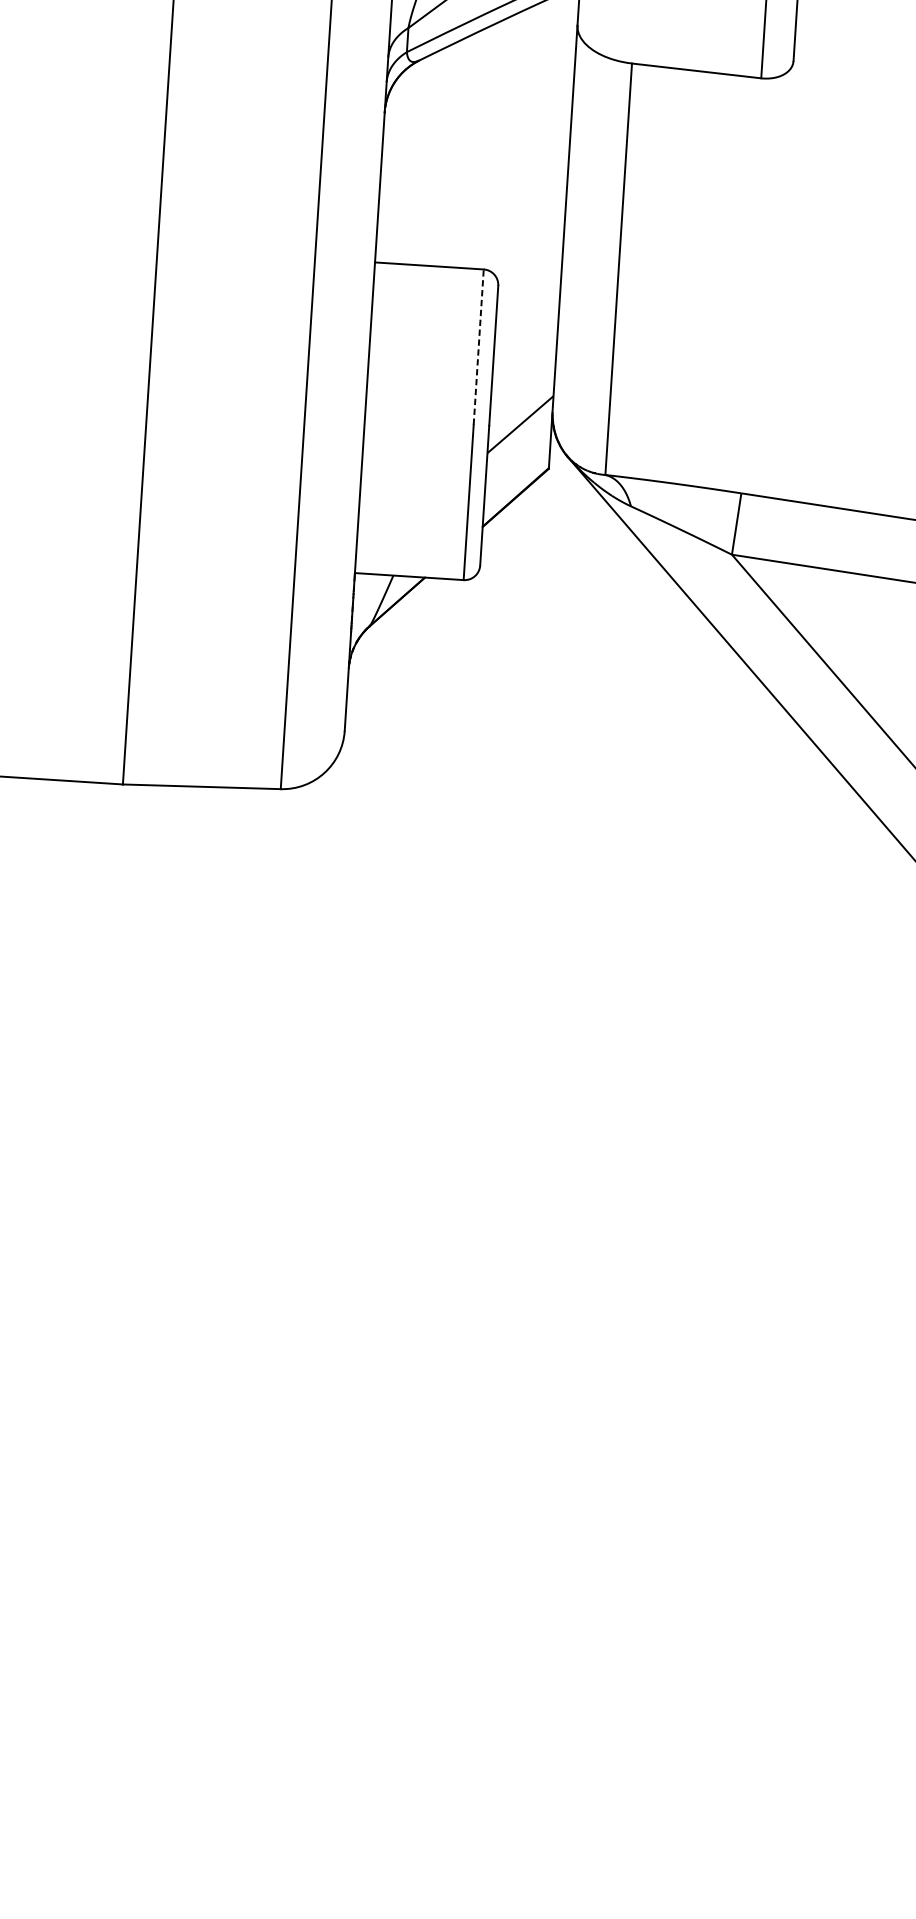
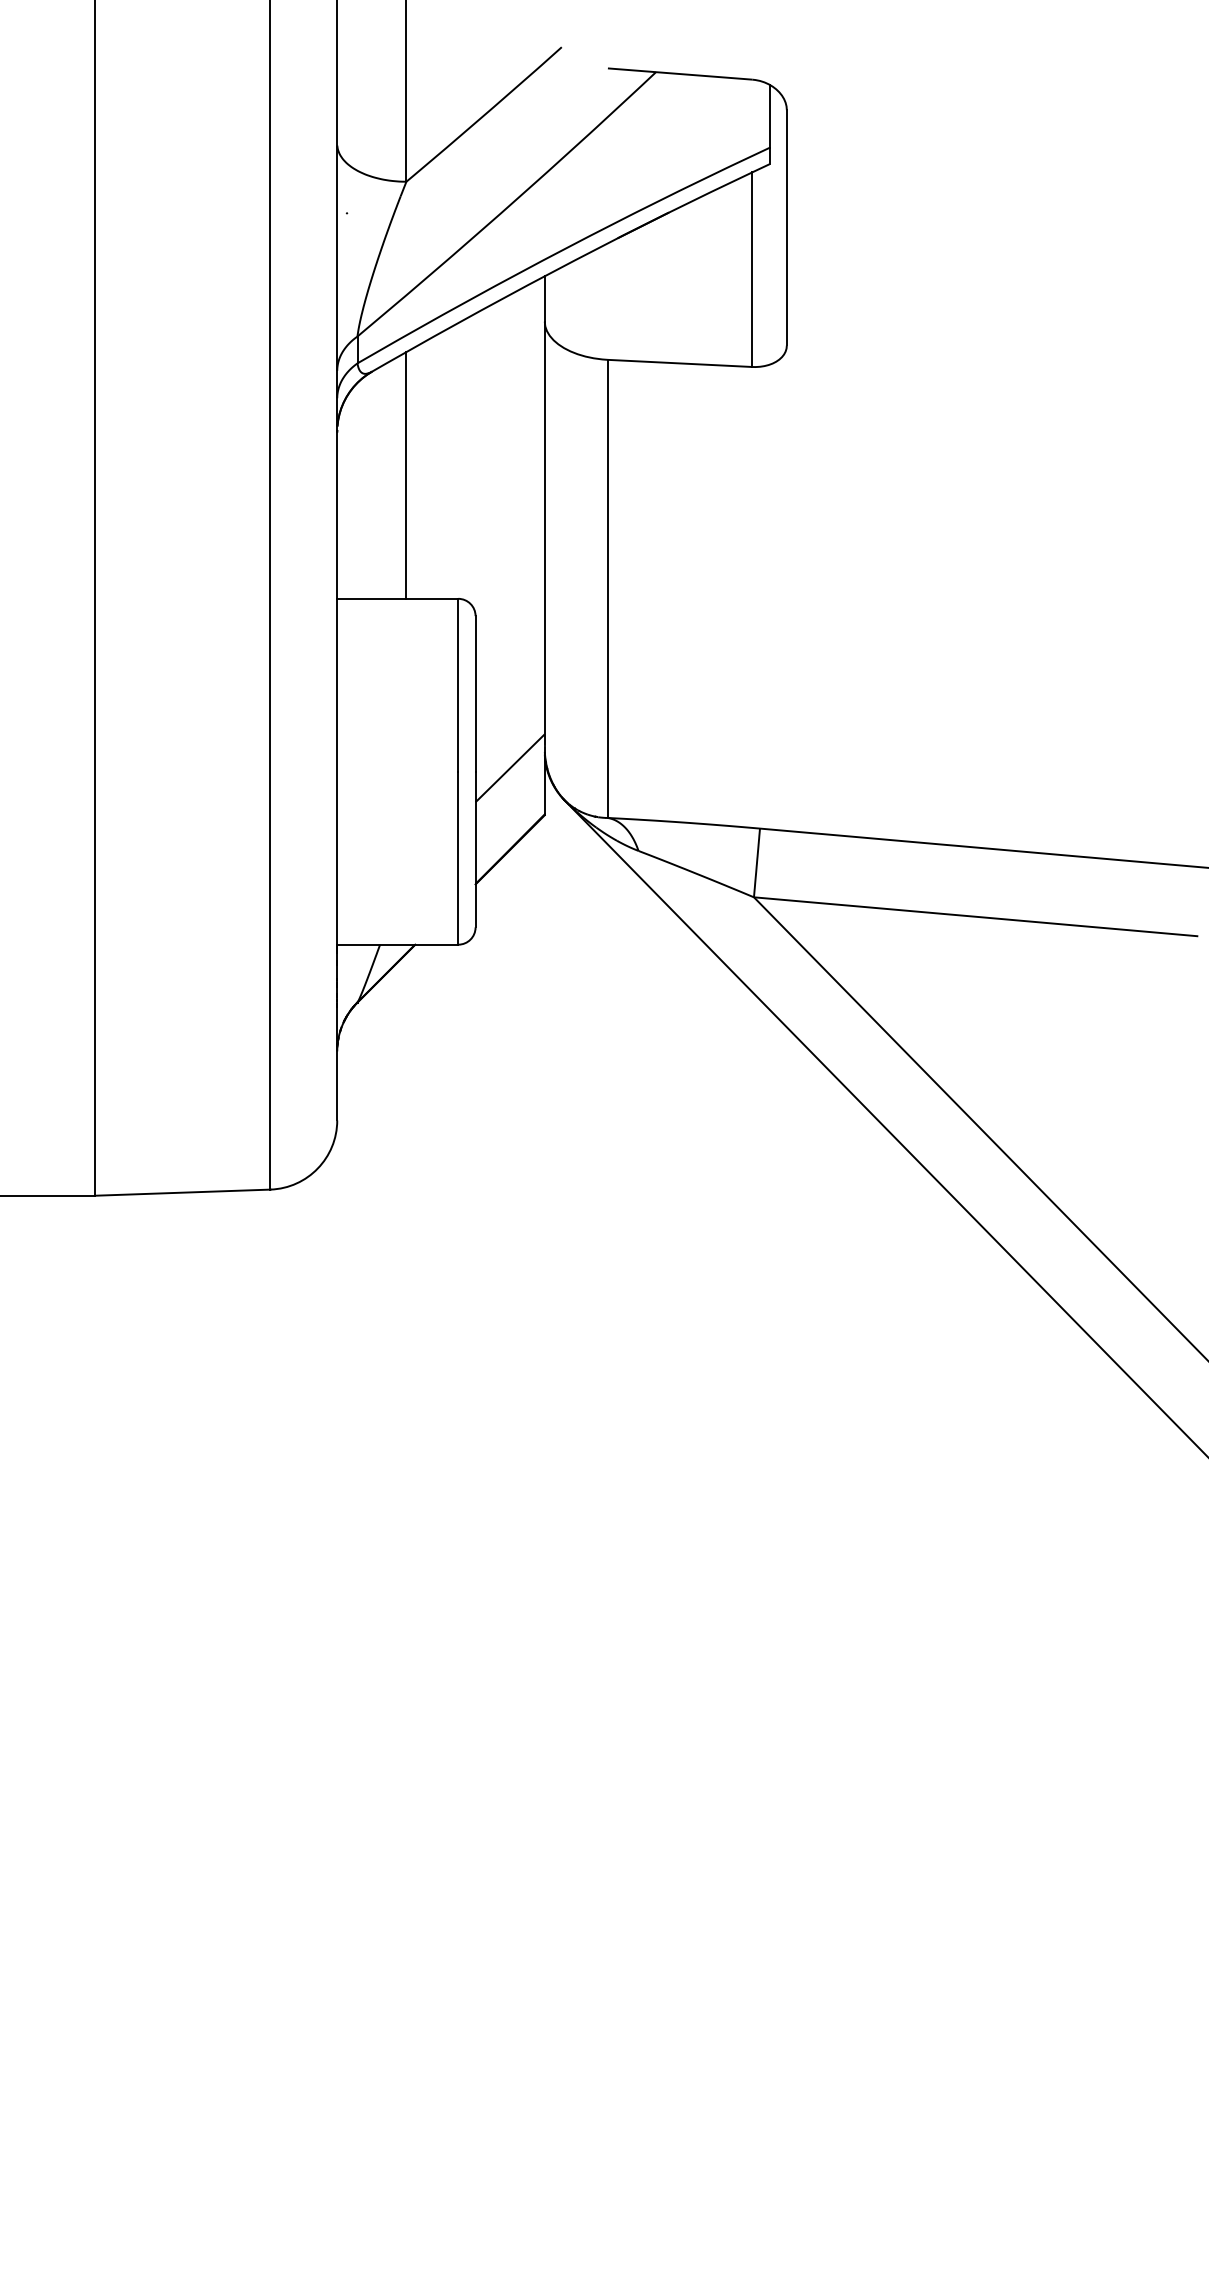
line: (444, 155) -> (406, 475), added
line: (478, 346) -> (458, 684), dashed -> solid

